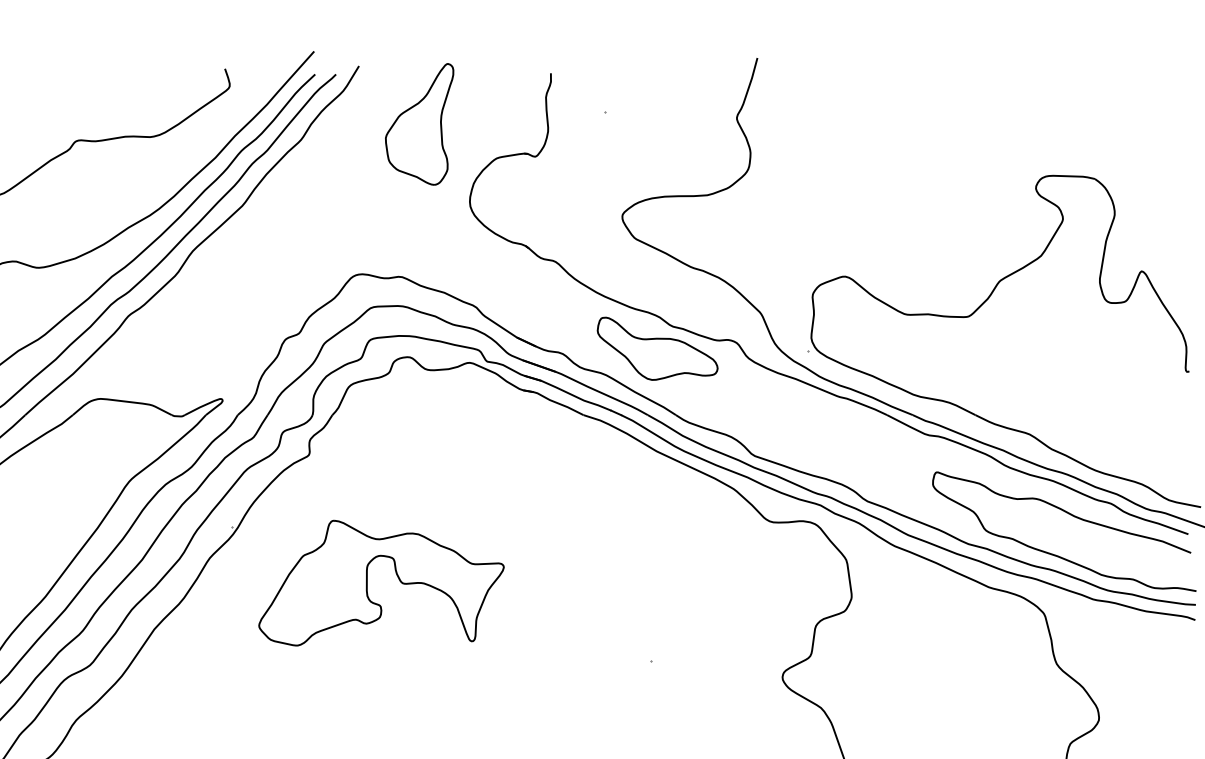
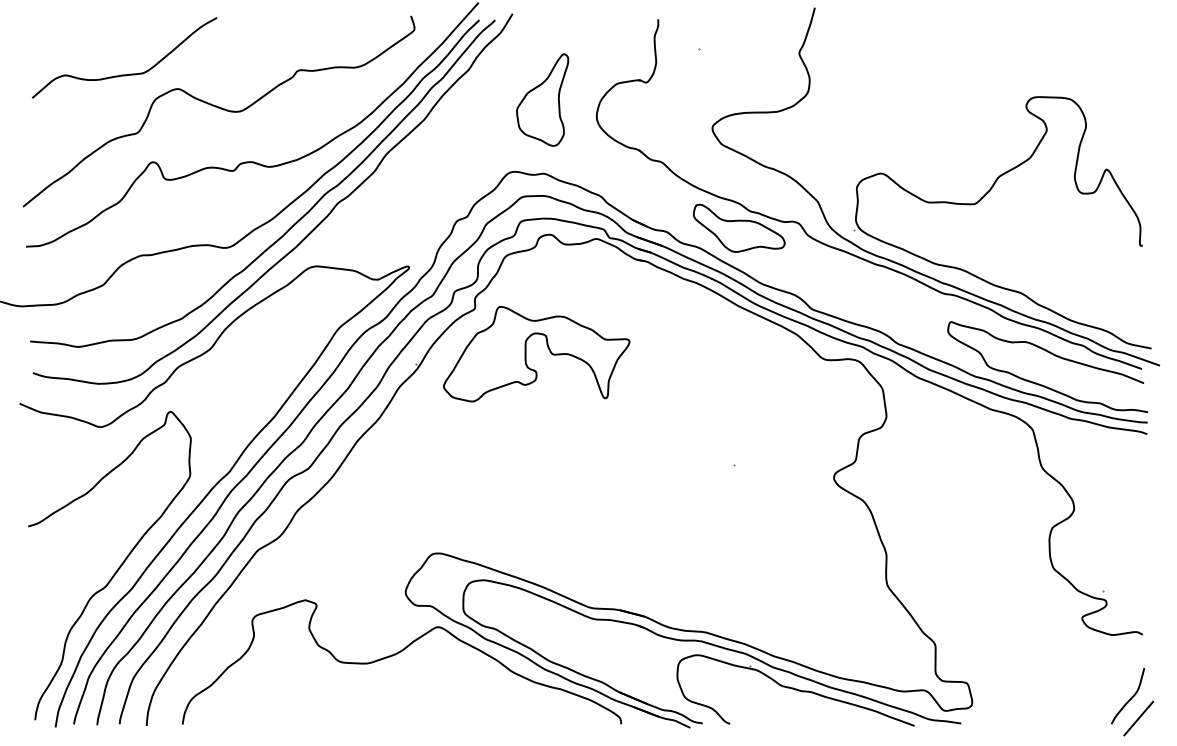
part: (419, 123) -> (542, 99), moved
part: (368, 583) -> (526, 354), moved

